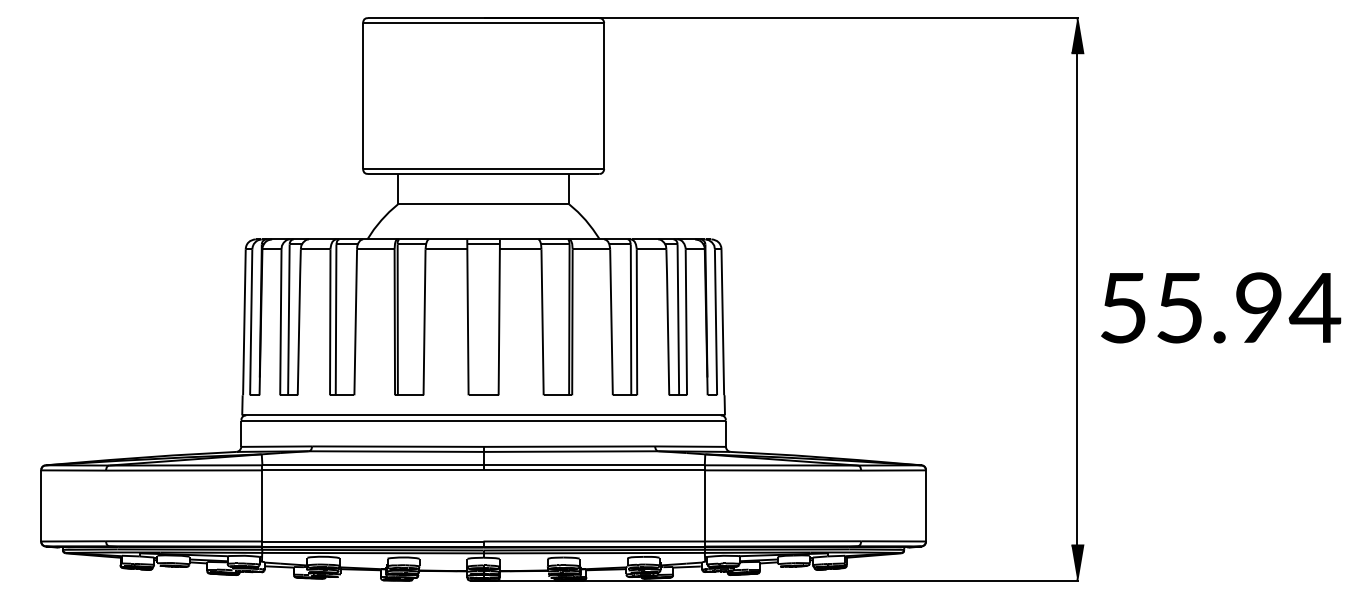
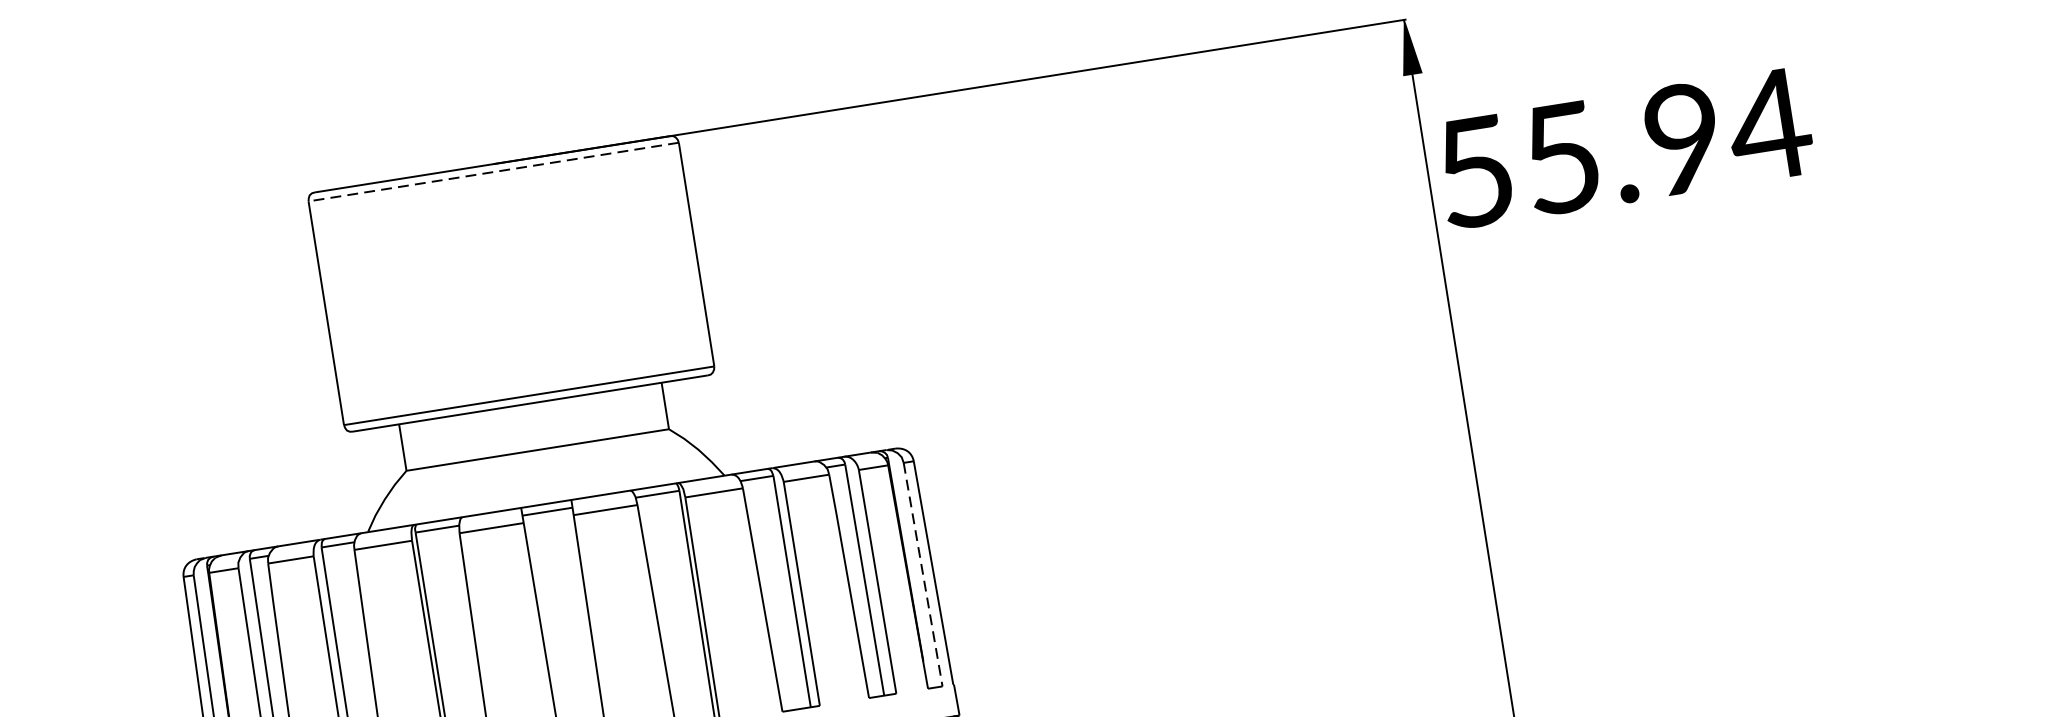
line: (483, 23) -> (493, 172), solid -> dashed
text: (1221, 307) -> (1625, 147), moved
line: (716, 322) -> (923, 574), solid -> dashed

